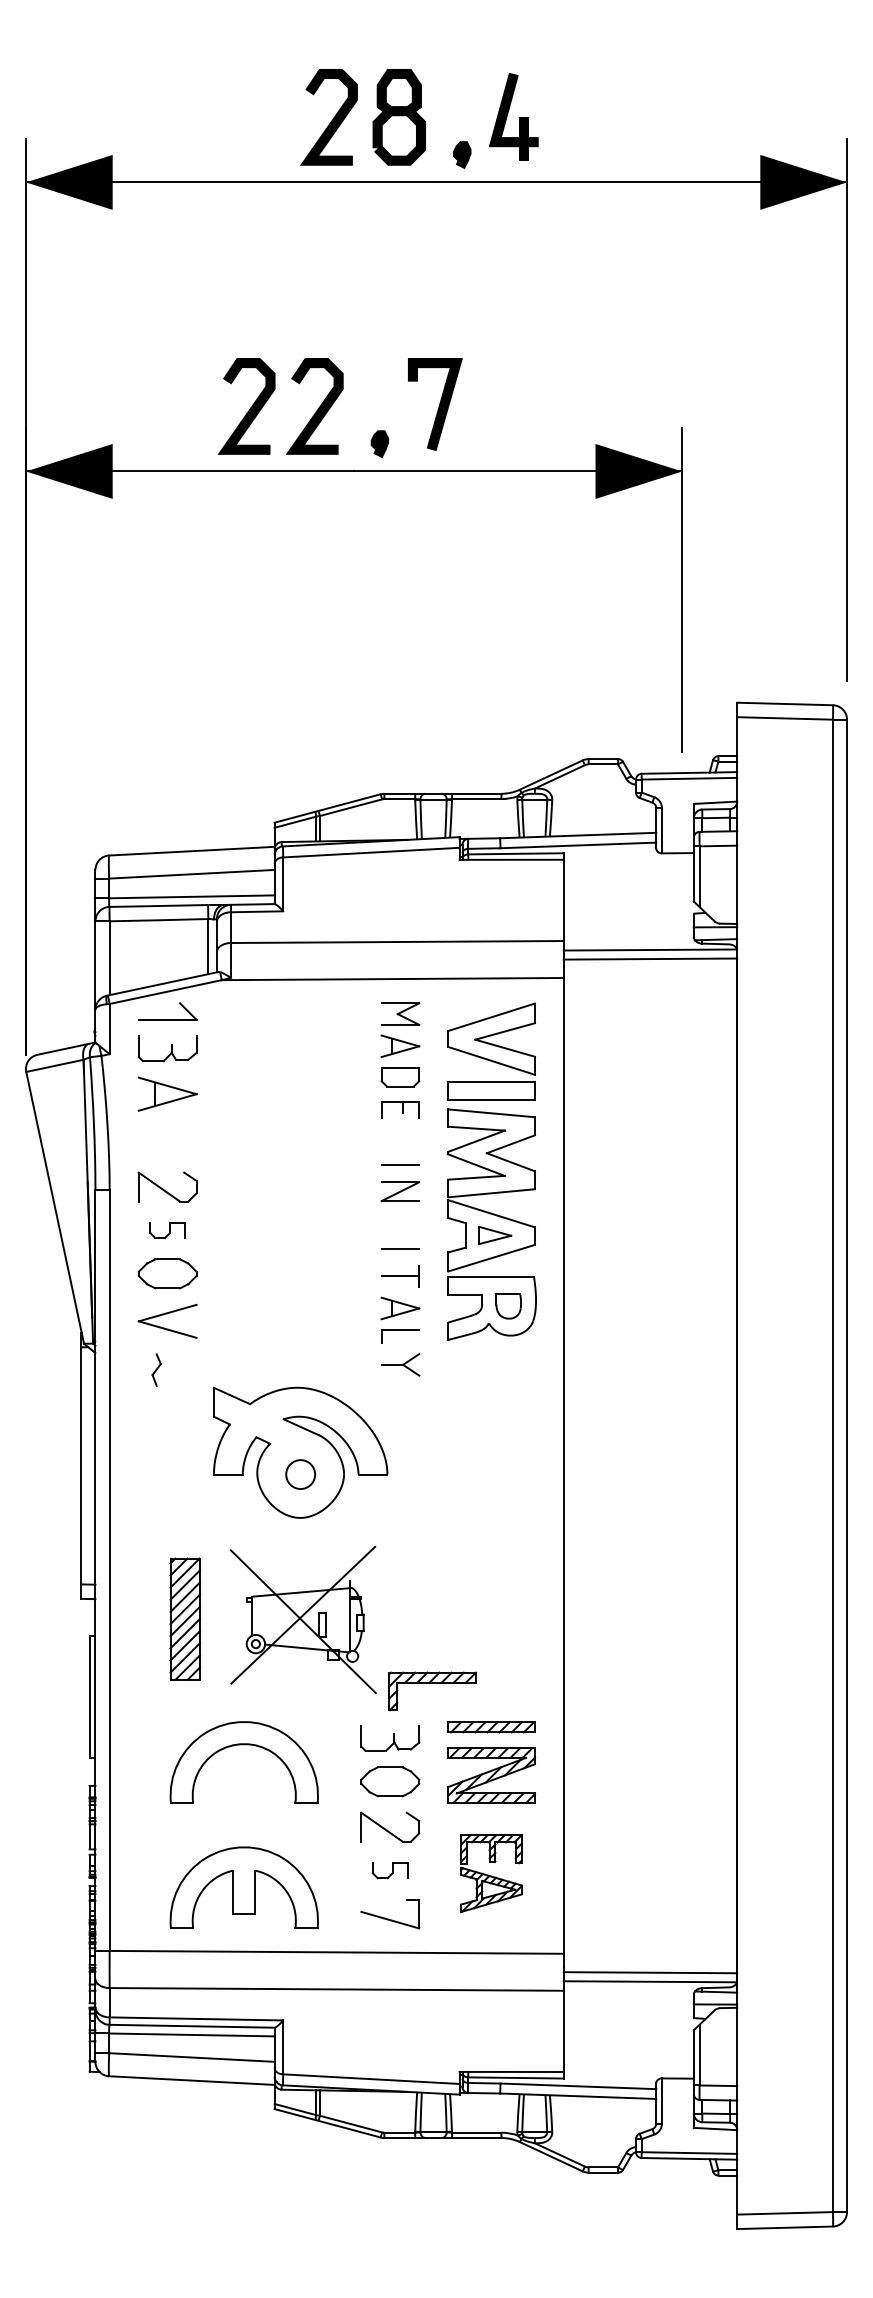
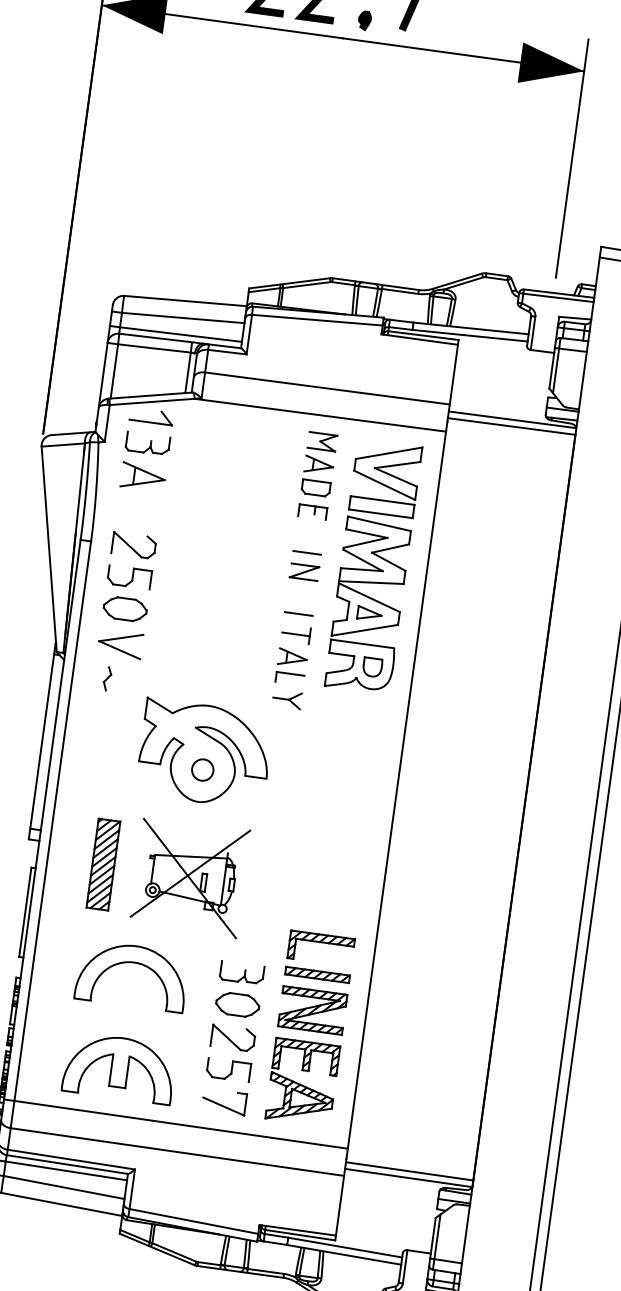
part: (167, 1230) -> (129, 577), size x1.67
part: (432, 1683) -> (321, 942), moved
part: (389, 1870) -> (228, 1069), size x1.67
part: (491, 1873) -> (302, 1082), size x1.43

